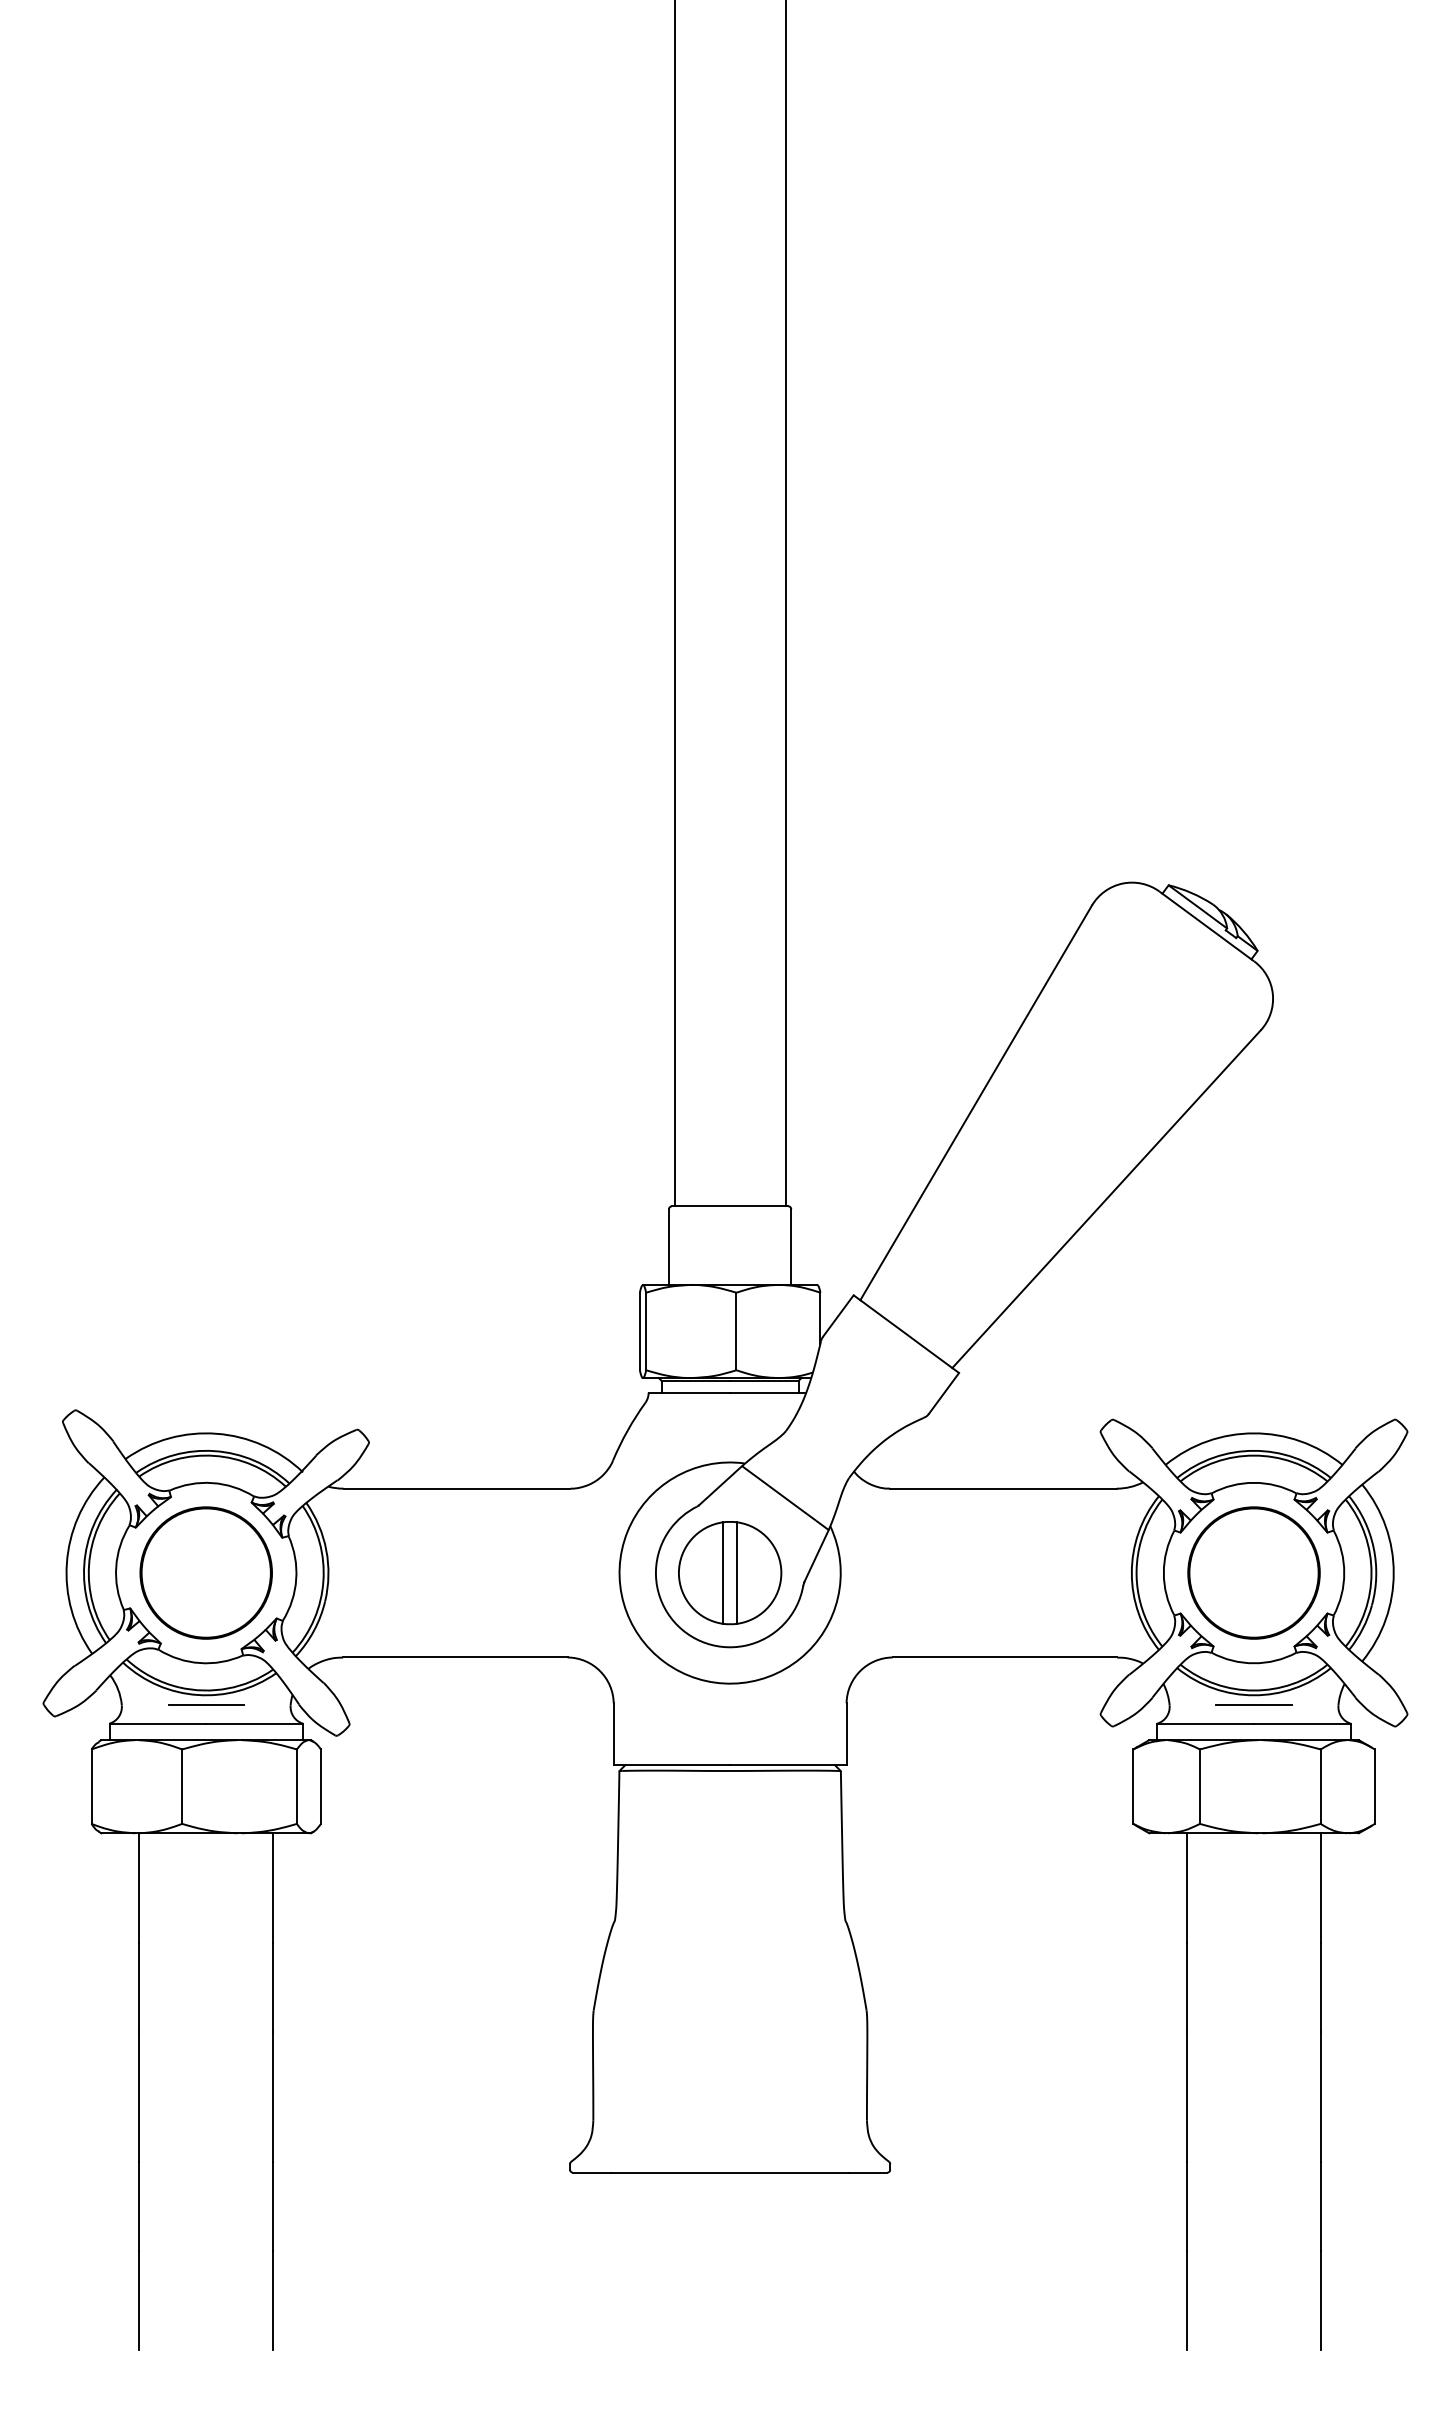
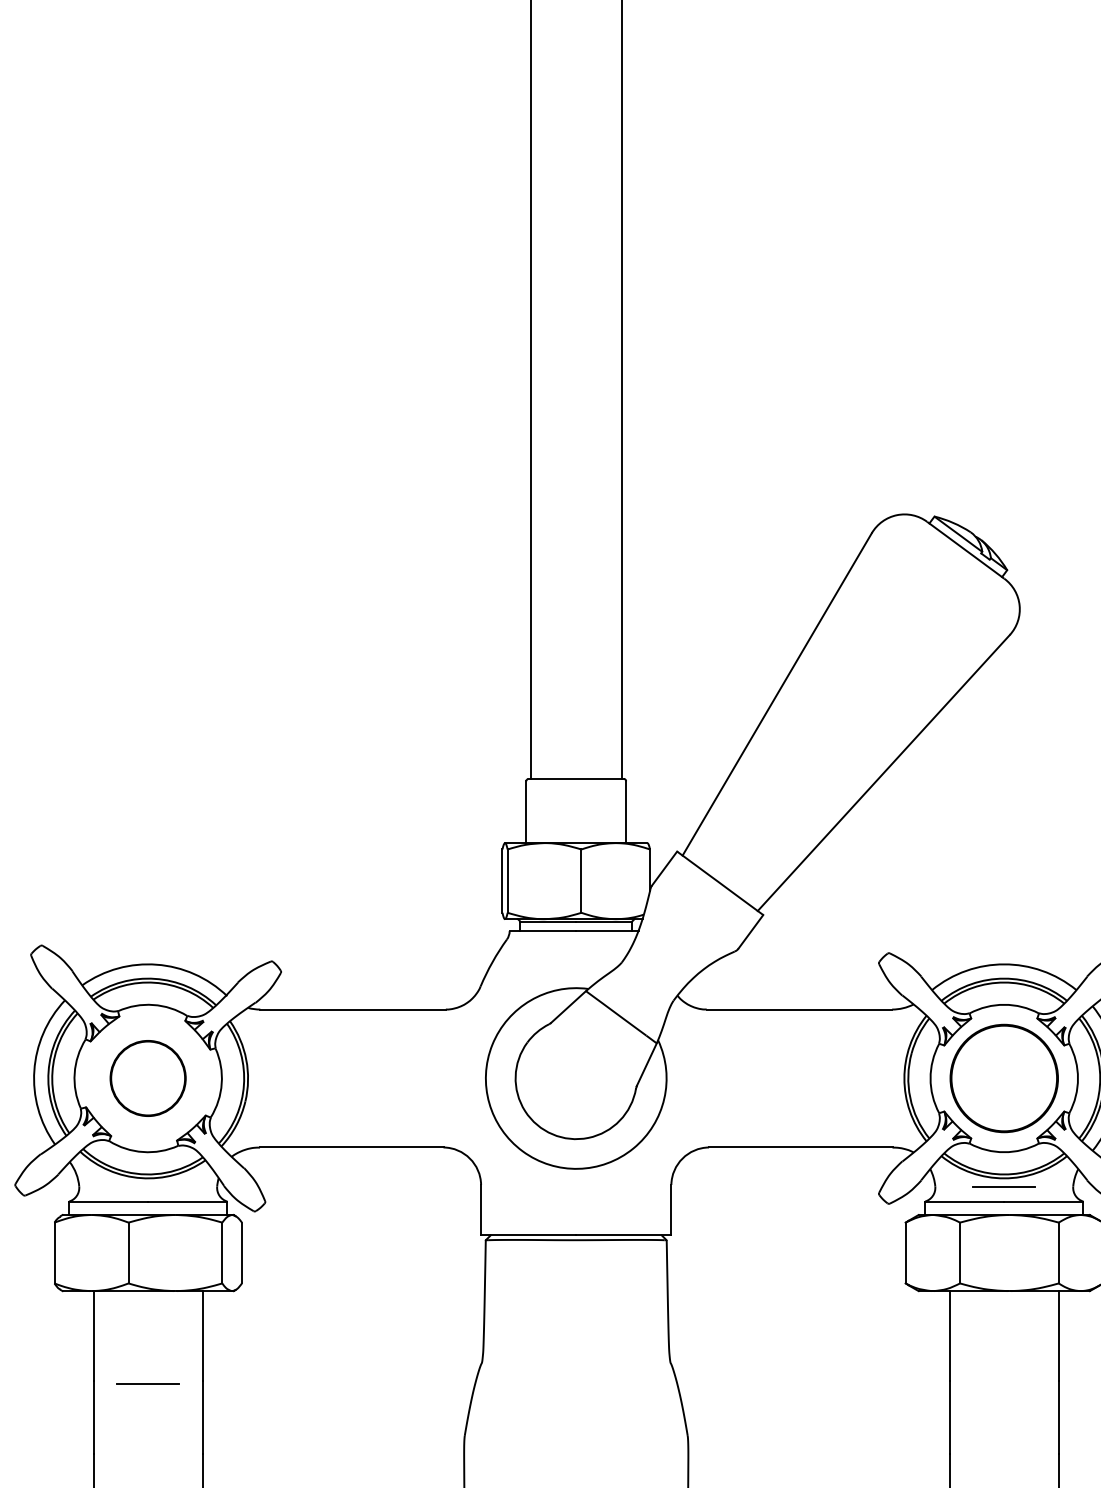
circle: (205, 1572) -> (147, 1078), size x0.7
part: (730, 1573) -> (576, 1078), removed
line: (206, 1704) -> (148, 1382), moved

